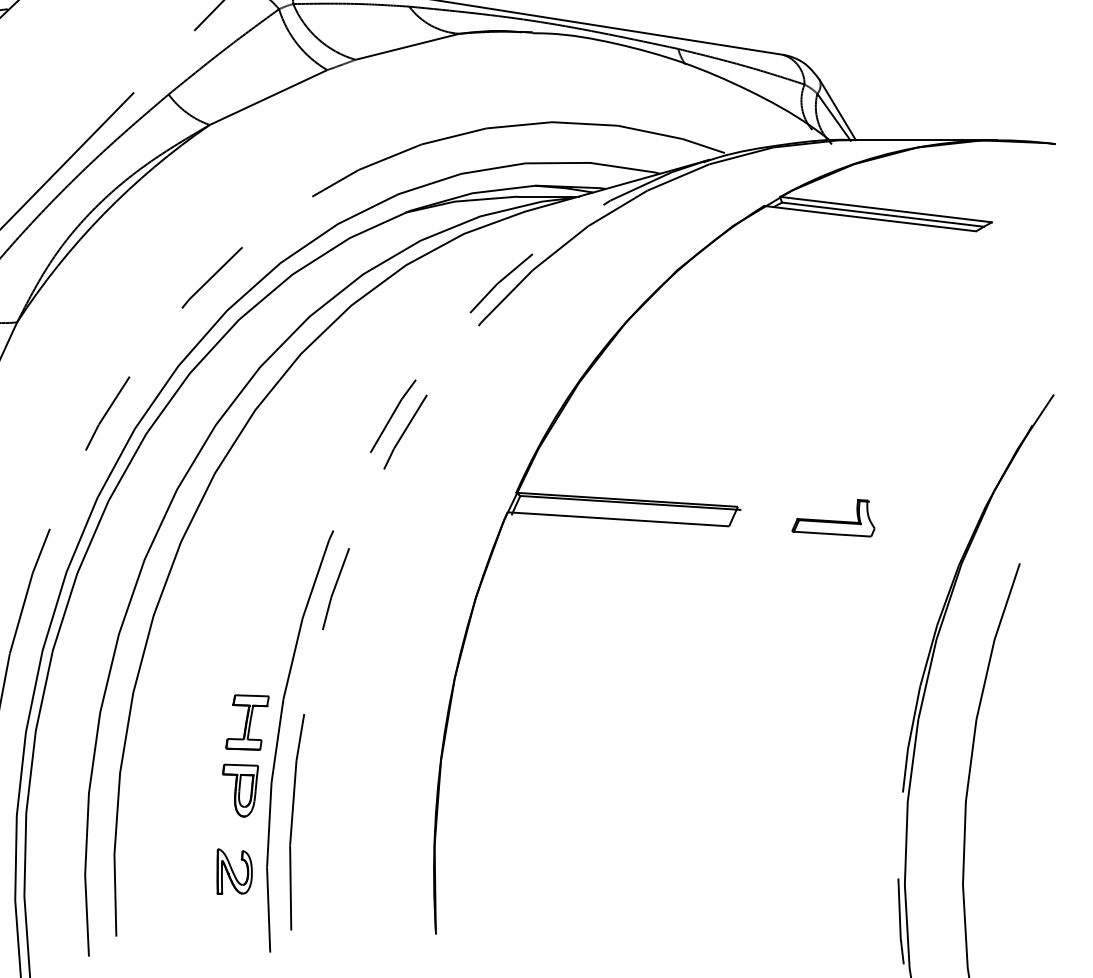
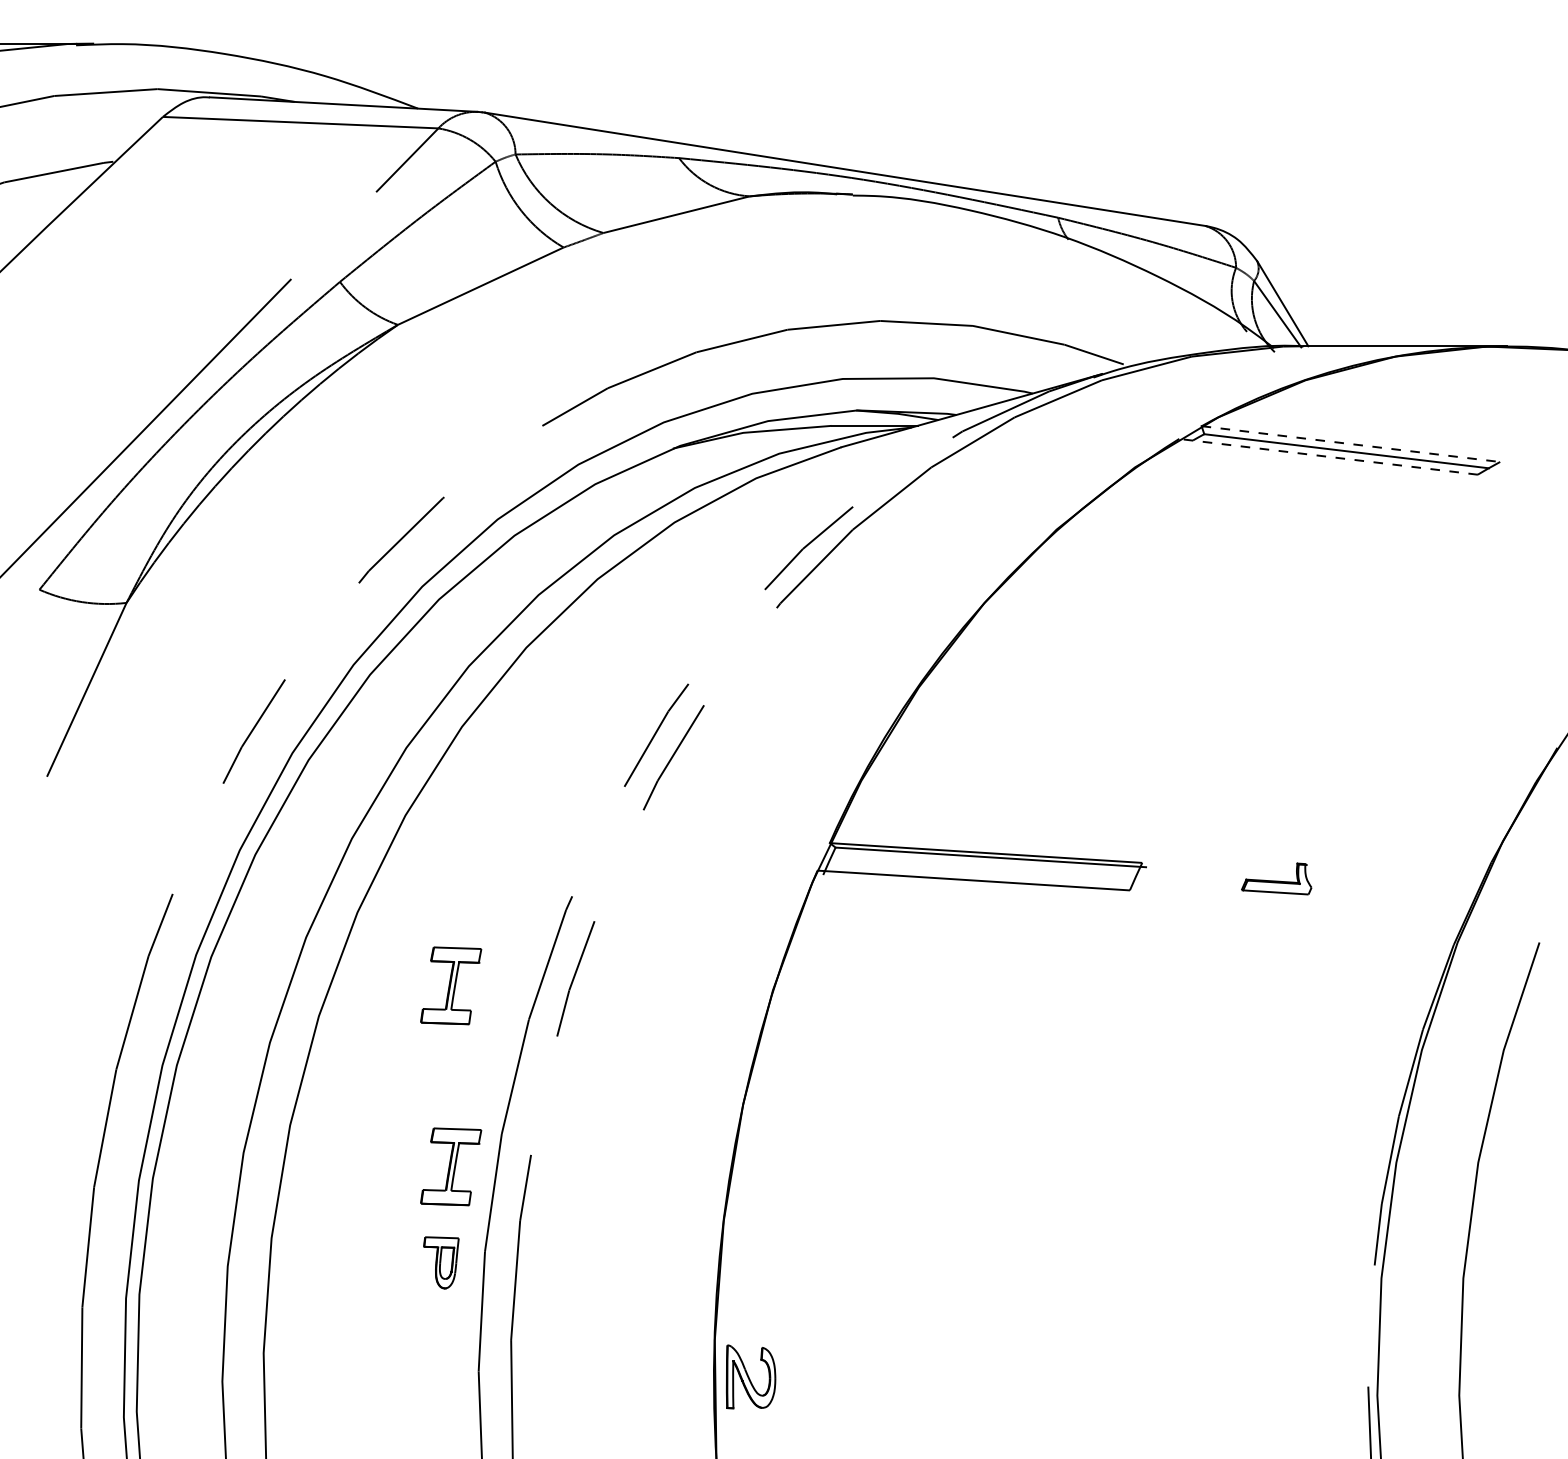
line: (886, 209) -> (1351, 444), solid -> dashed
line: (870, 218) -> (1328, 456), solid -> dashed
part: (833, 517) -> (1276, 878), size x0.6
part: (247, 593) -> (451, 985), added
part: (240, 790) -> (441, 1262), size x0.7
part: (234, 871) -> (751, 1376), moved

